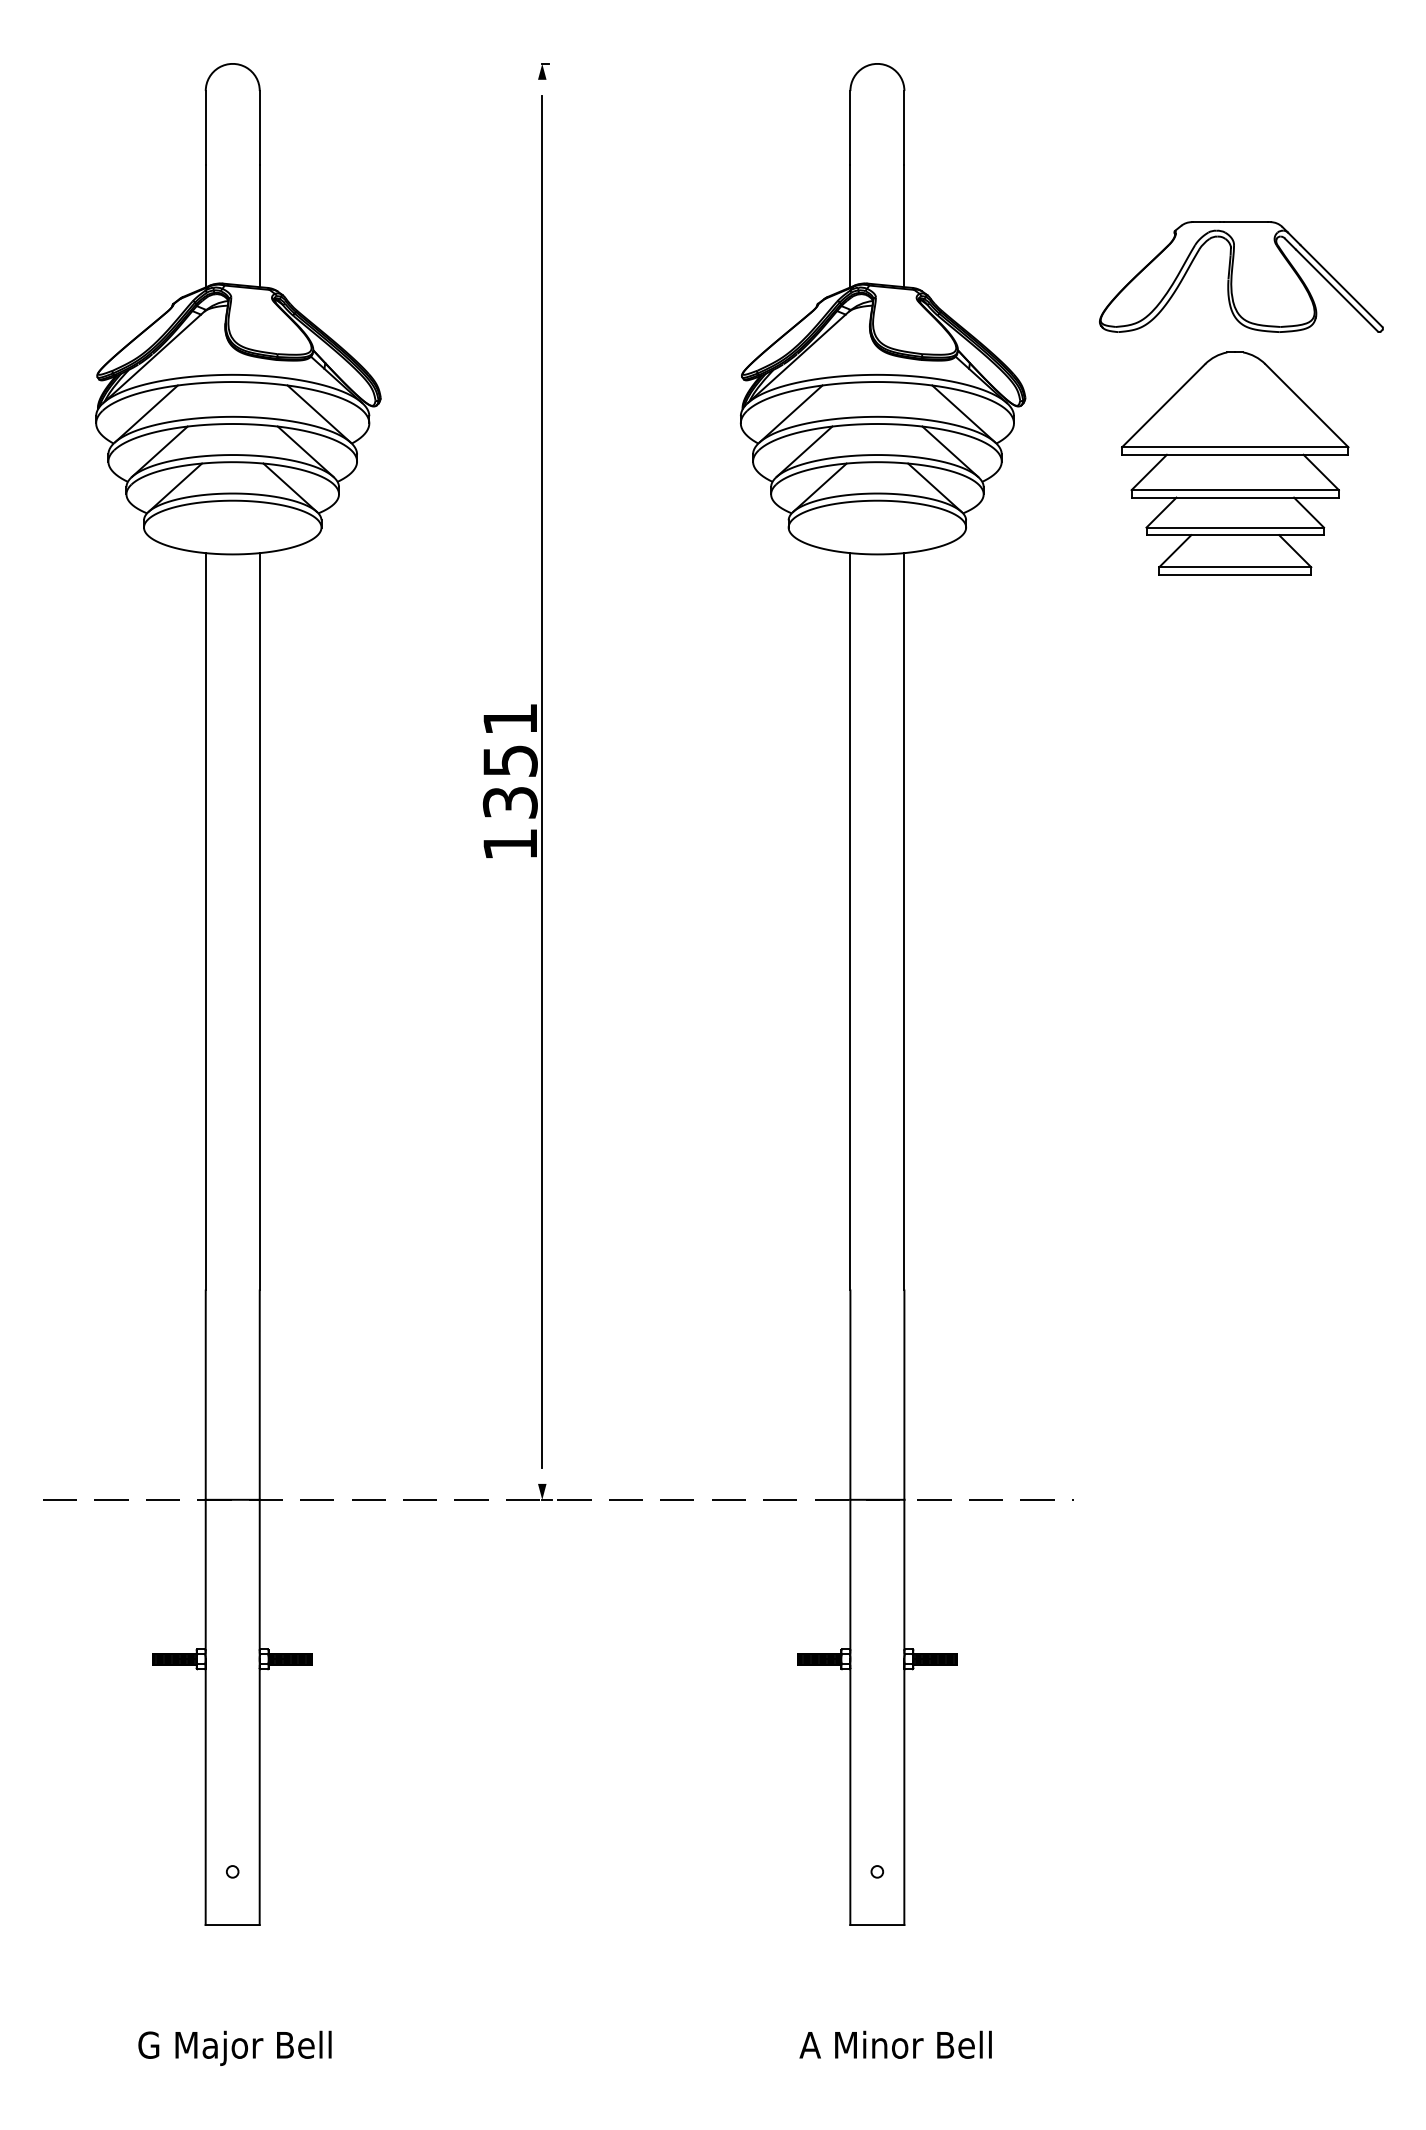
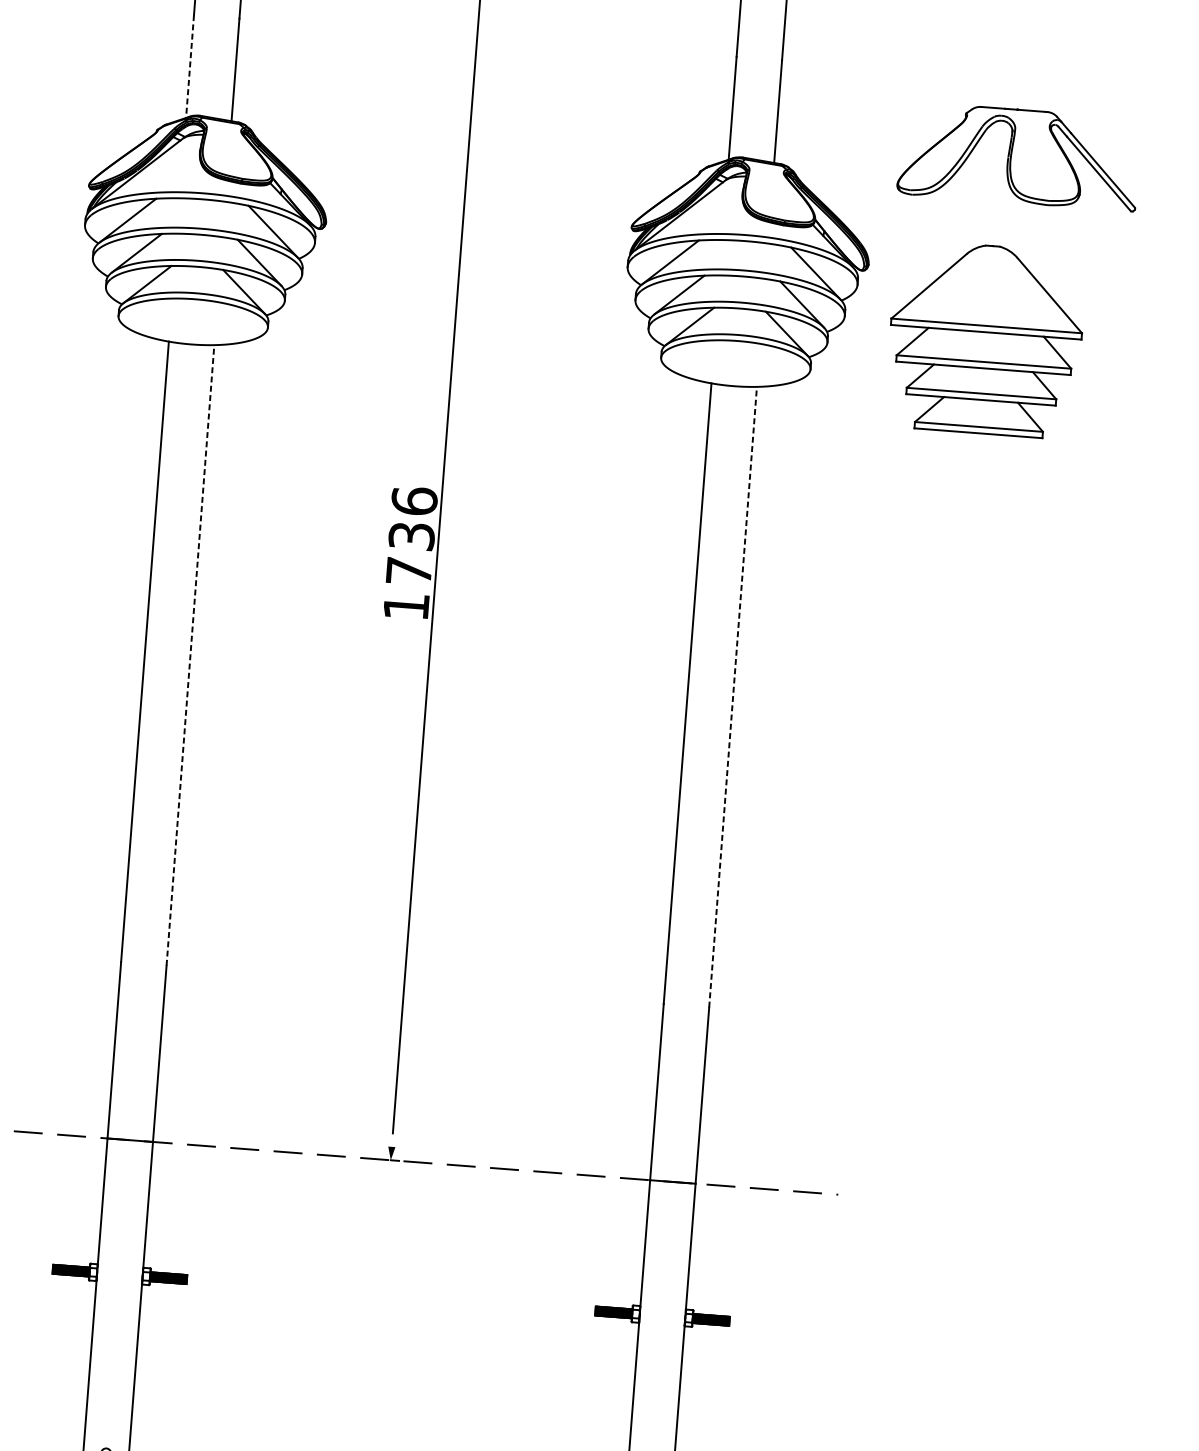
line: (205, 226) -> (189, 66), solid -> dashed
part: (1241, 276) -> (1019, 155), moved
part: (1235, 463) -> (985, 339), moved
text: (509, 760) -> (411, 535), 1351 -> 1736
line: (259, 921) -> (190, 655), solid -> dashed
line: (904, 921) -> (733, 696), solid -> dashed

